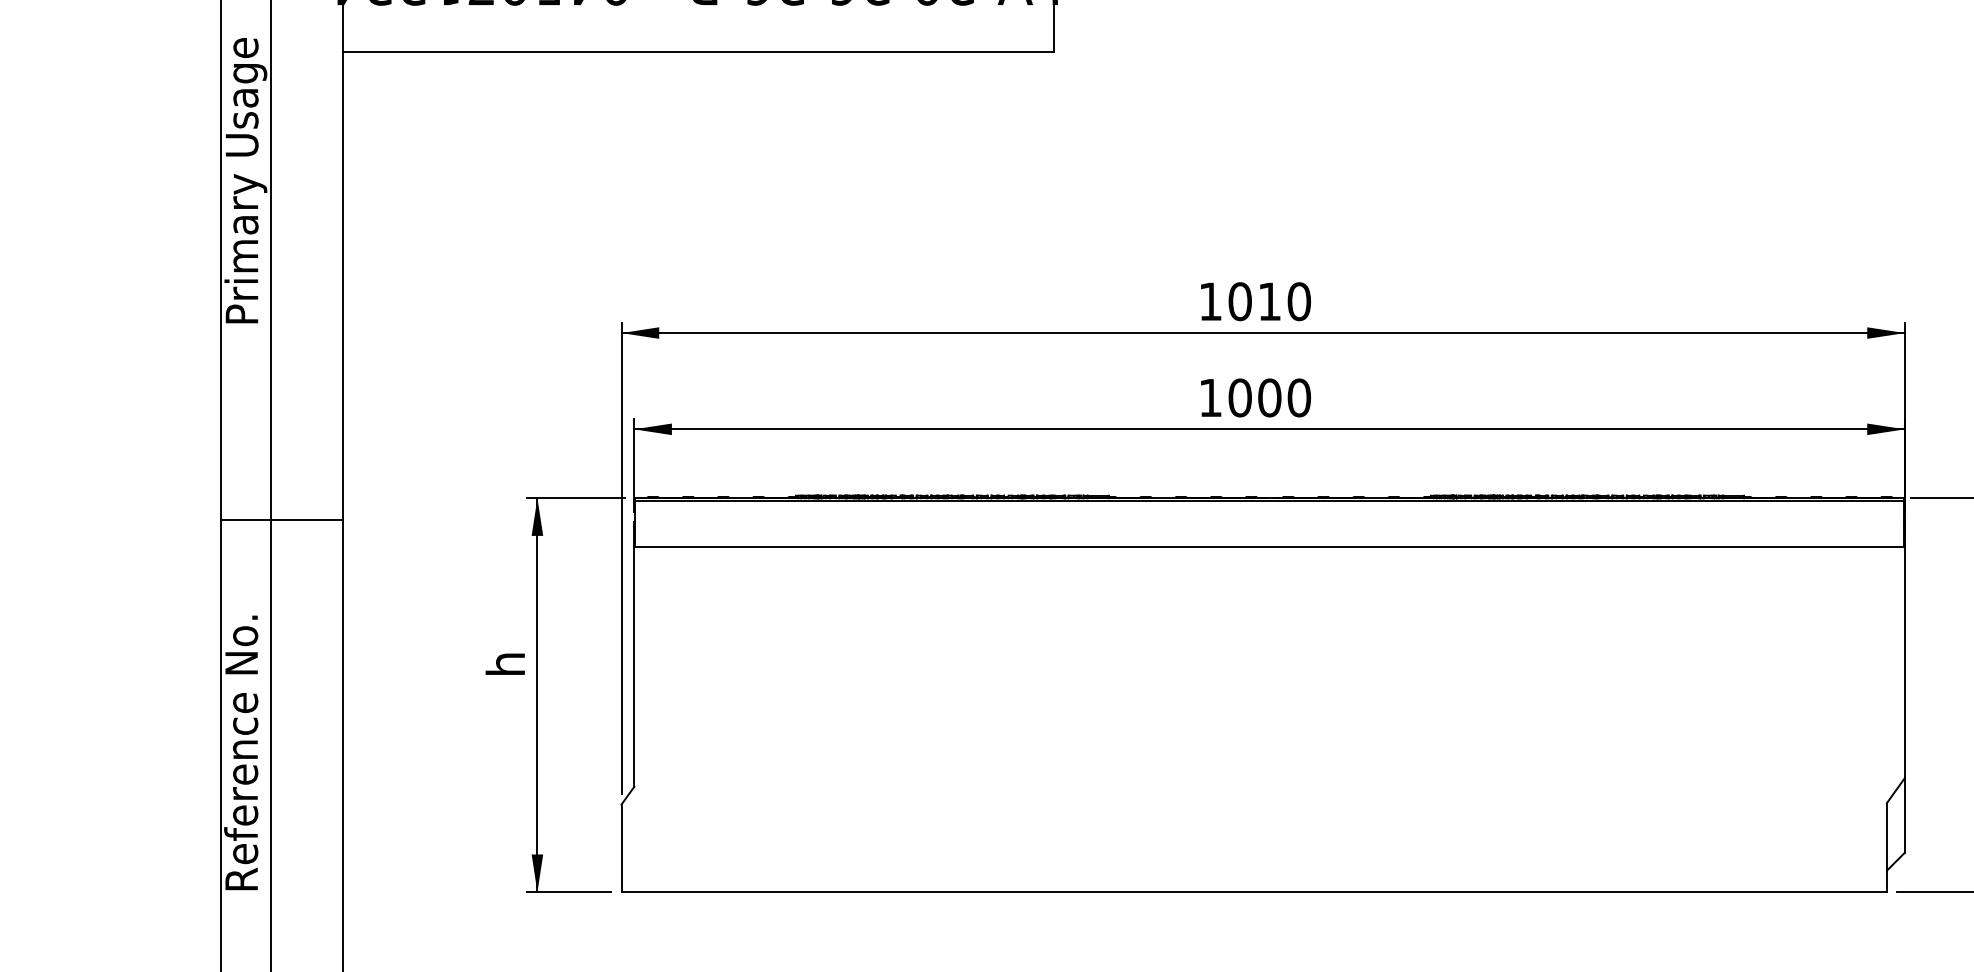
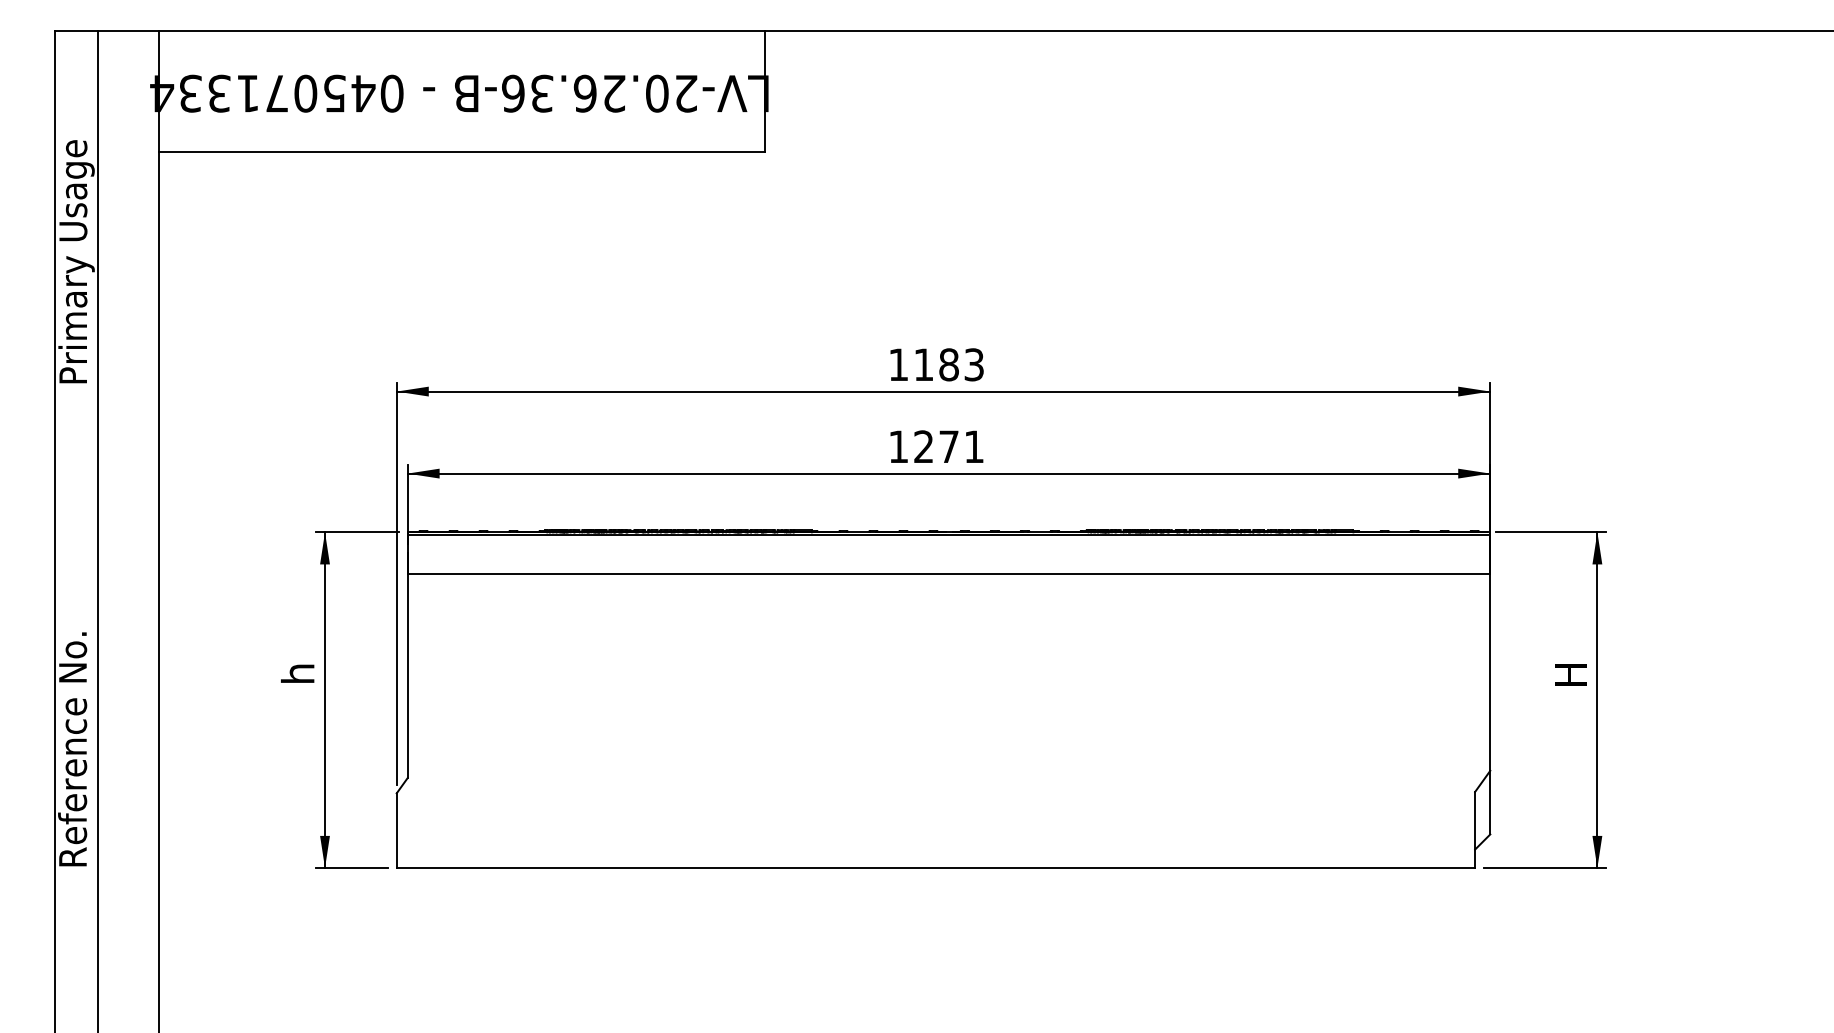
text: (1270, 301) -> (949, 364), 1010 -> 1183
text: (1270, 397) -> (949, 446), 1000 -> 1271
line: (280, 519) -> (106, 550), removed

